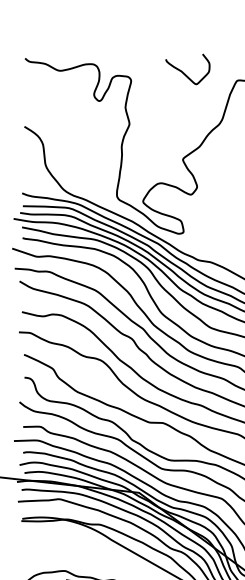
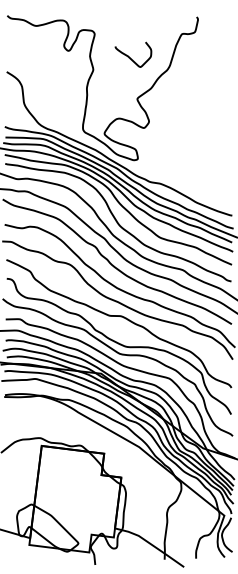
curve: (184, 72) -> (130, 57), moved

